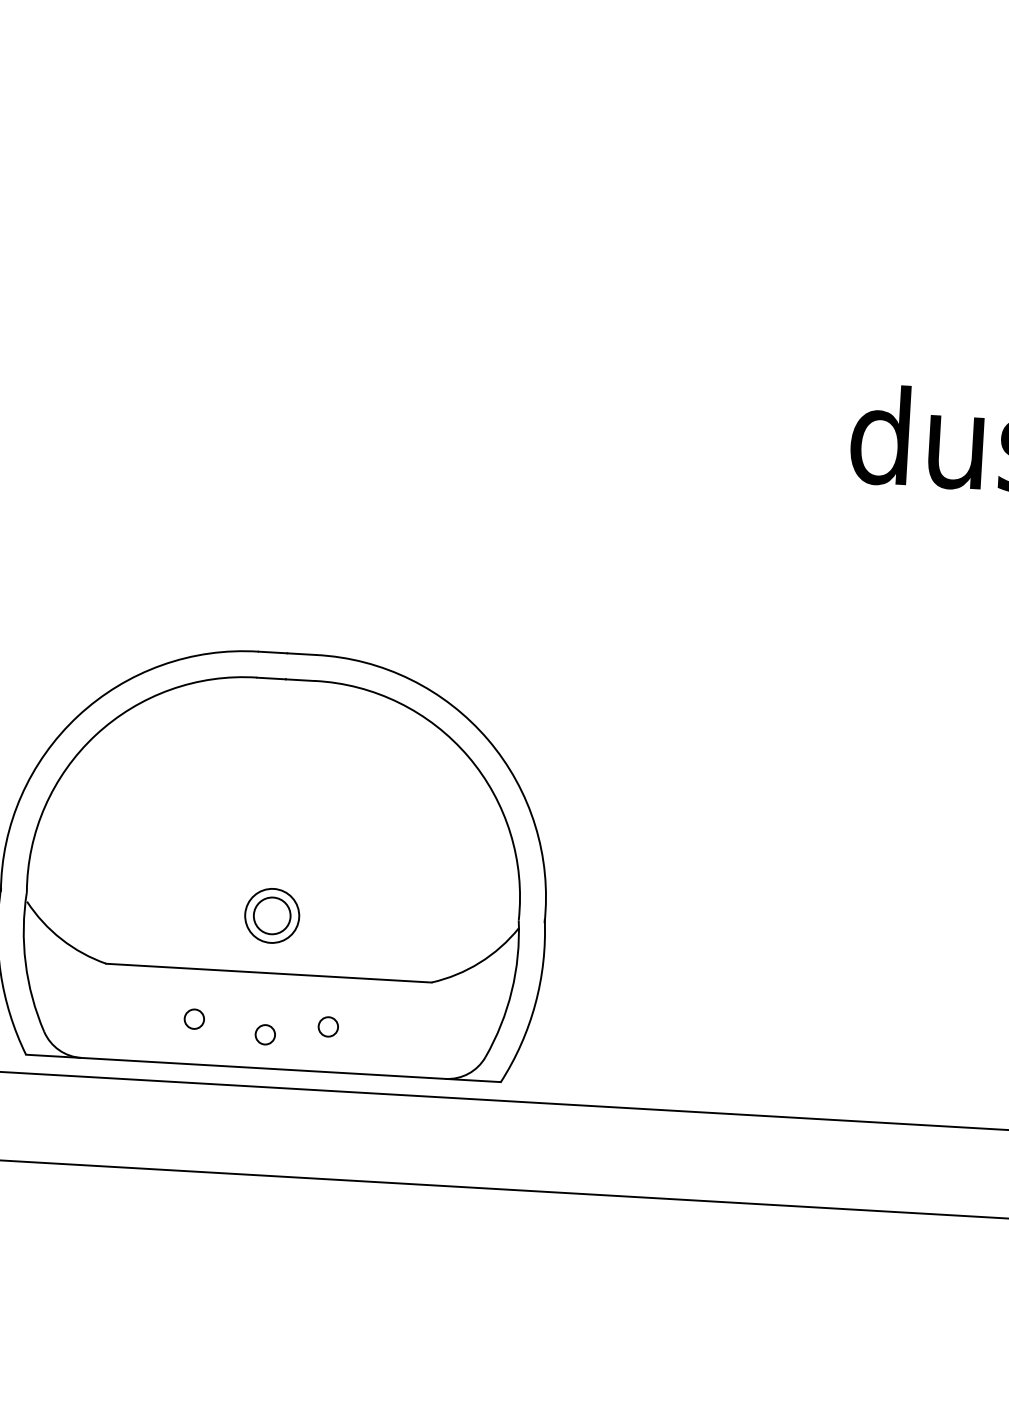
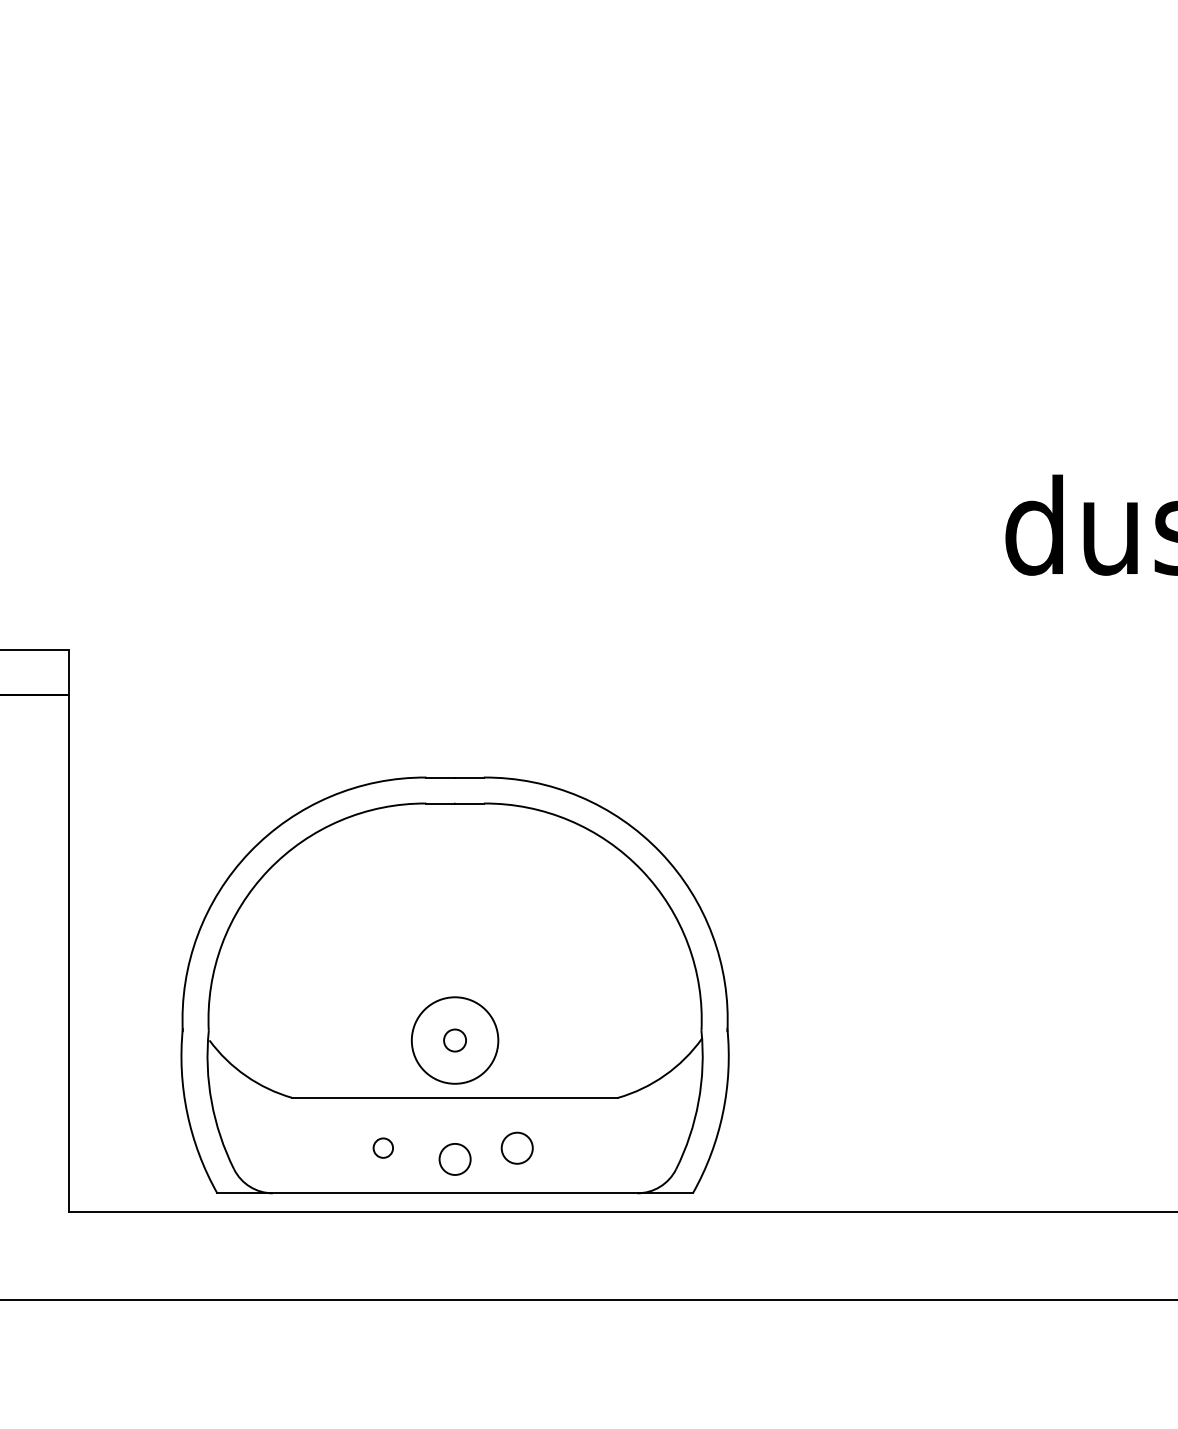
circle: (271, 915) -> (454, 1040), size x0.6
circle: (272, 915) -> (455, 1040), size x1.6
circle: (328, 1026) -> (517, 1147), size x1.6
circle: (264, 1034) -> (454, 1159), size x1.6

